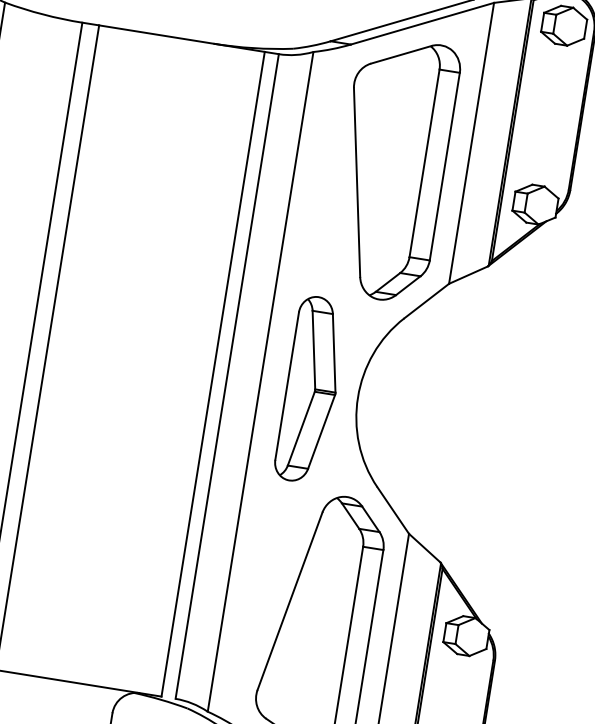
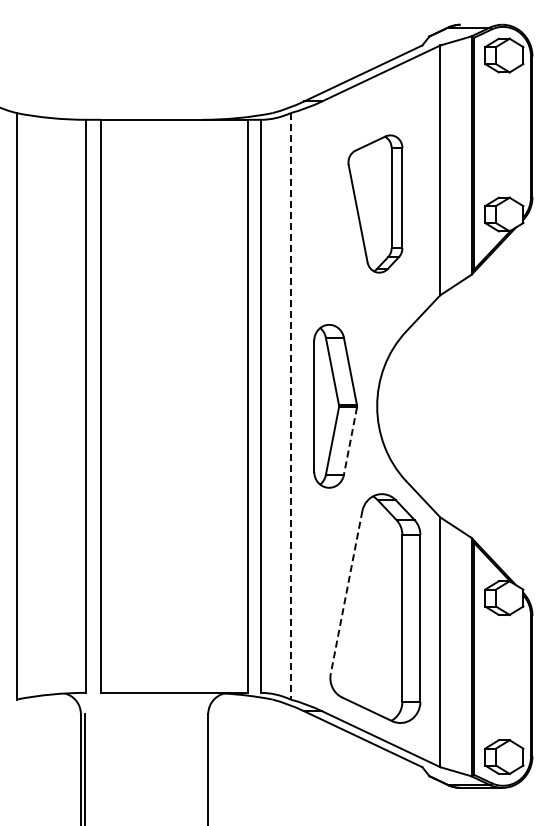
part: (392, 168) -> (375, 203), size x0.6
line: (260, 382) -> (290, 406), solid -> dashed
line: (321, 432) -> (350, 441), solid -> dashed
line: (289, 601) -> (346, 592), solid -> dashed

